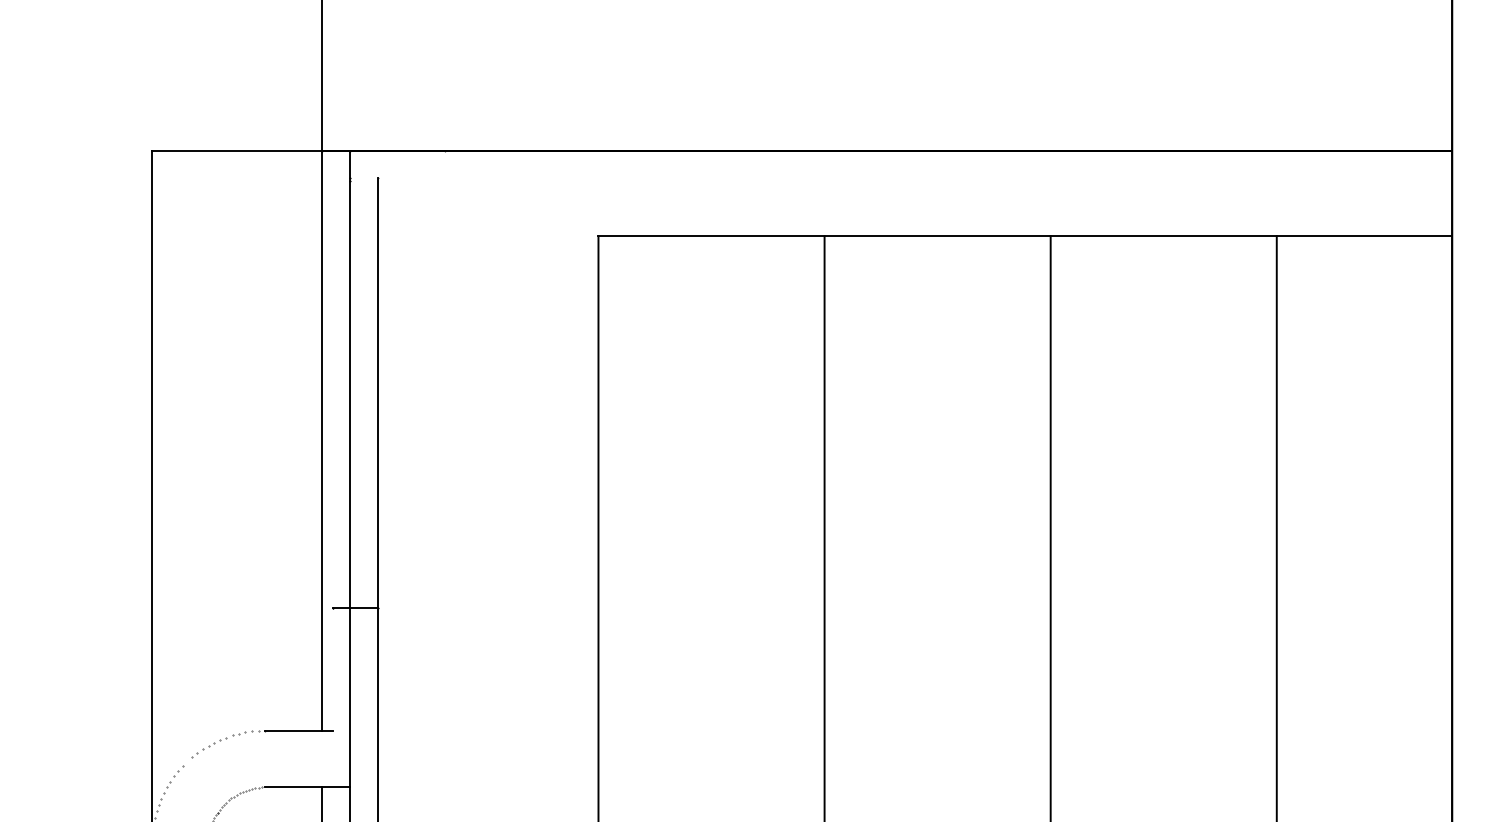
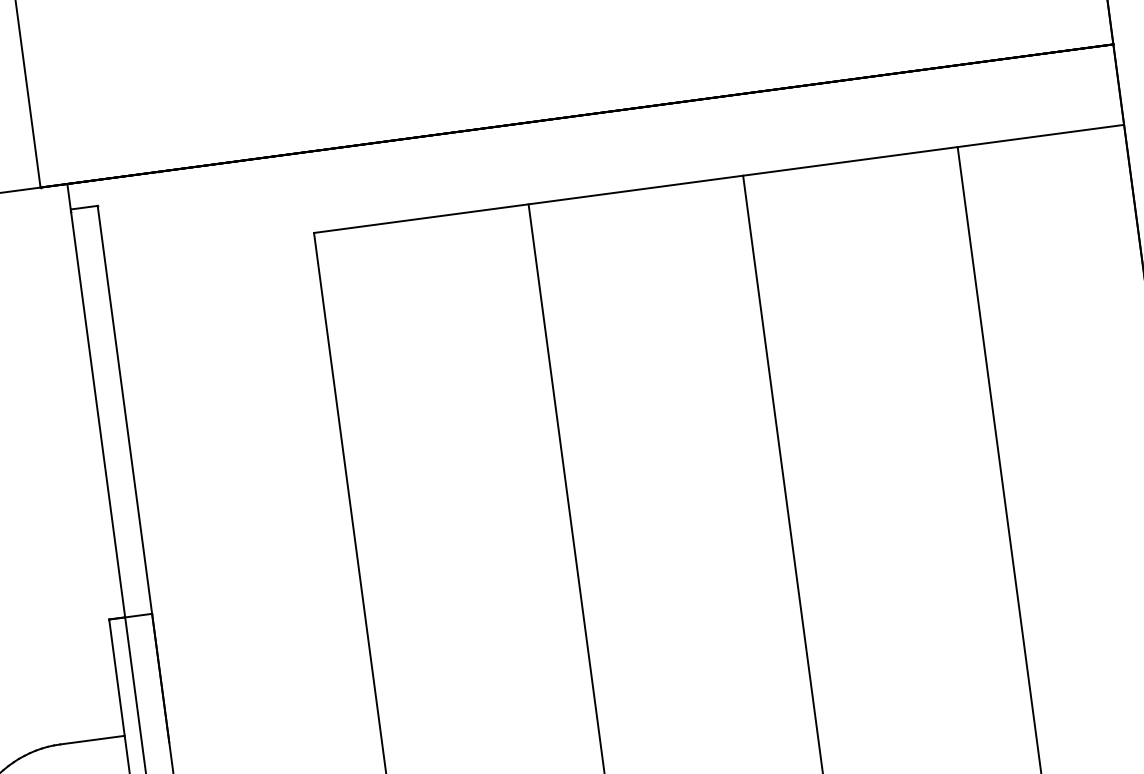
line: (321, 440) -> (77, 461), removed

